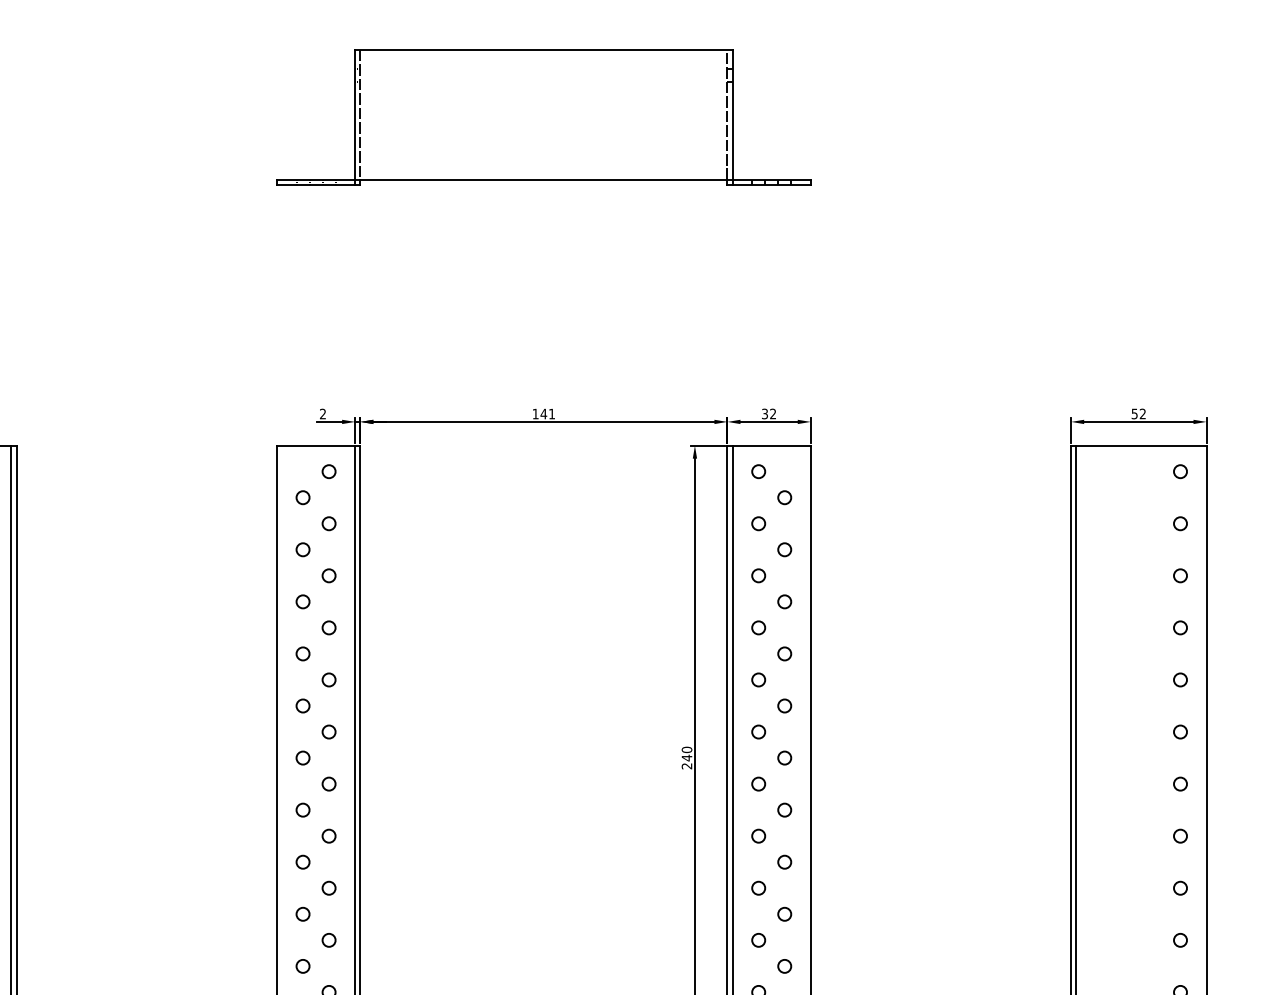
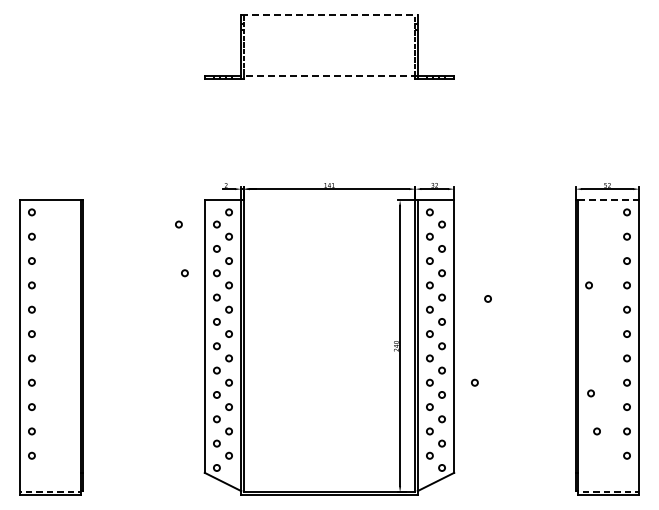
line: (543, 50) -> (329, 15), solid -> dashed
line: (543, 180) -> (329, 76), solid -> dashed
line: (1142, 446) -> (609, 200), solid -> dashed
circle: (220, 497) -> (178, 224), added
circle: (233, 602) -> (184, 273), added
circle: (1098, 628) -> (588, 285), added
circle: (881, 655) -> (487, 298), added
circle: (854, 835) -> (474, 382), added
circle: (1102, 859) -> (590, 393), added
circle: (1115, 940) -> (596, 431), added

